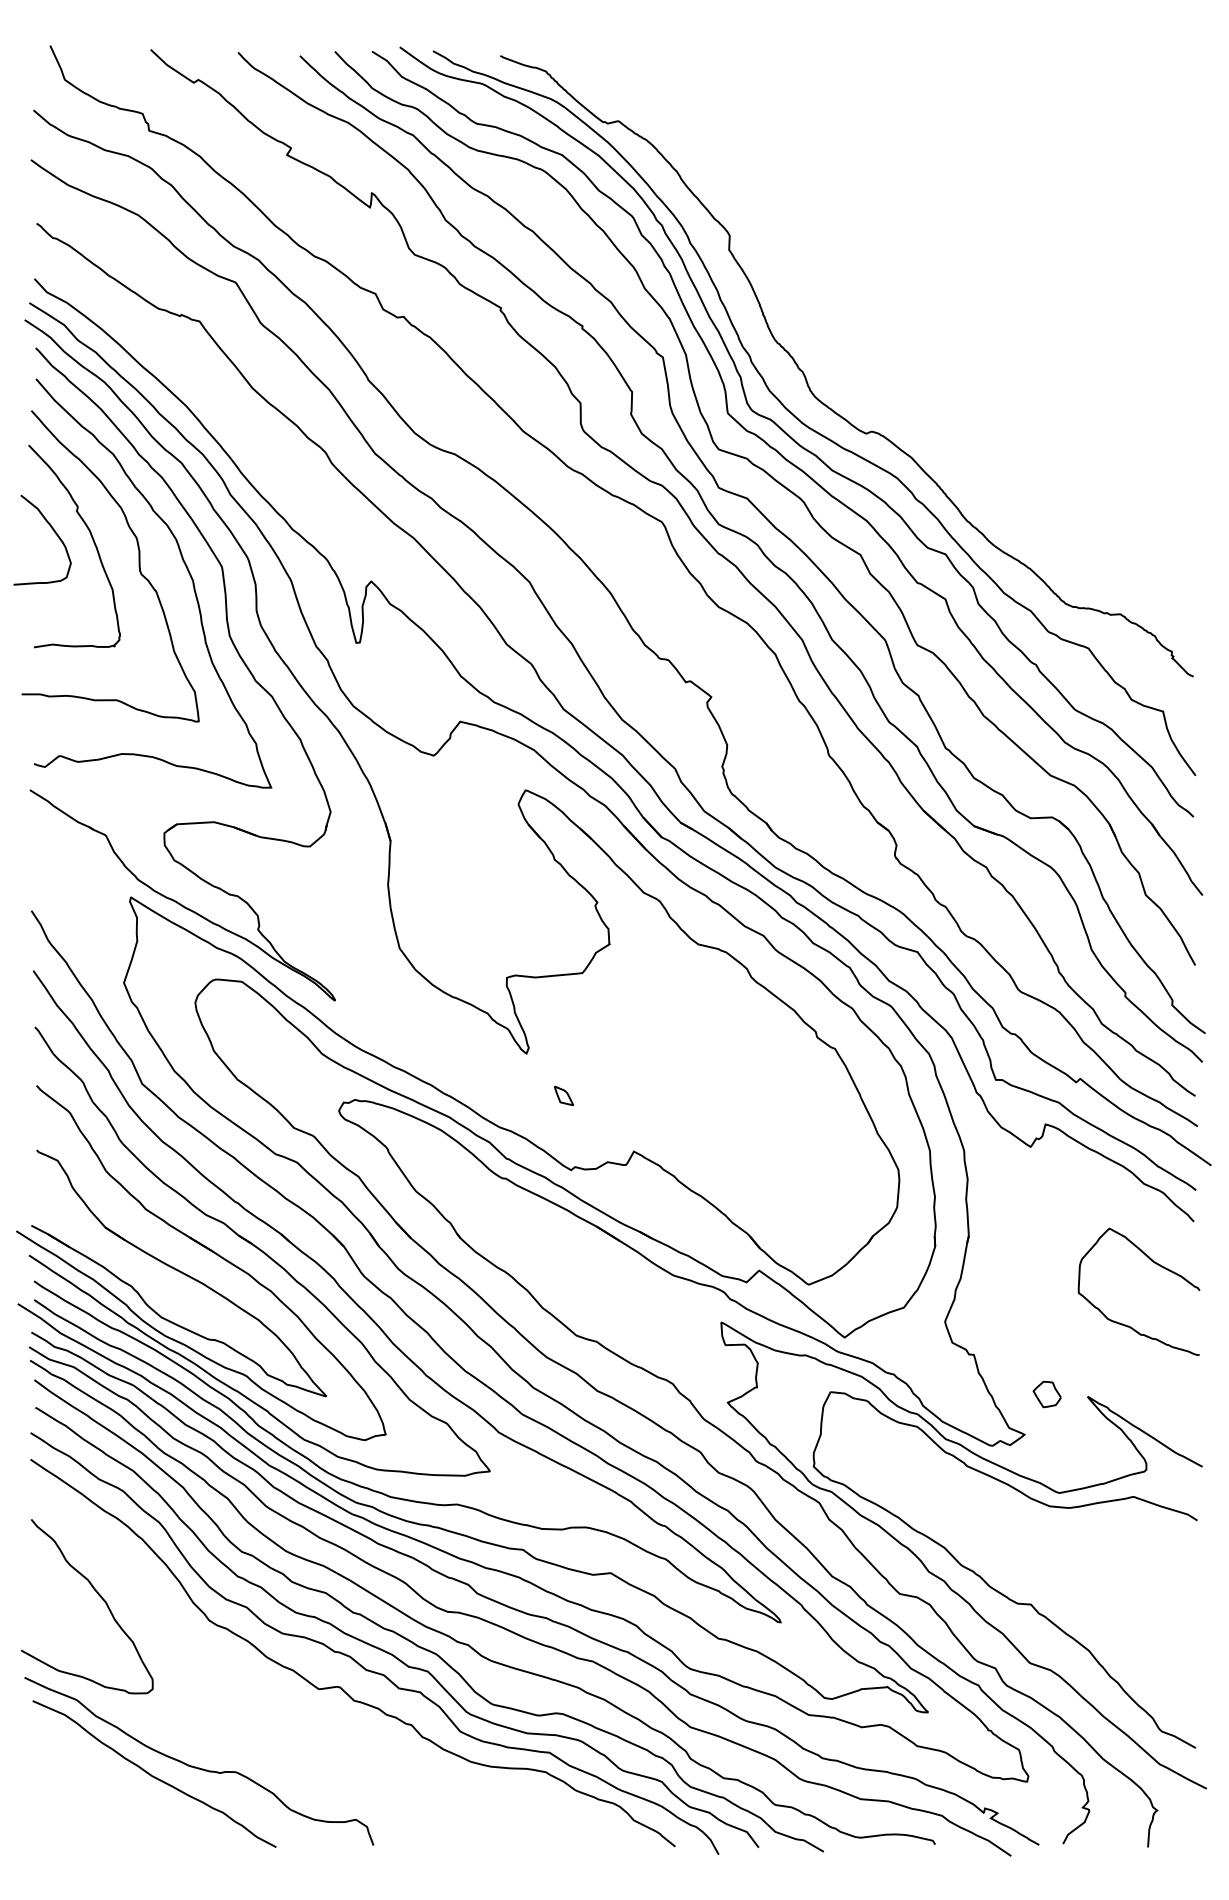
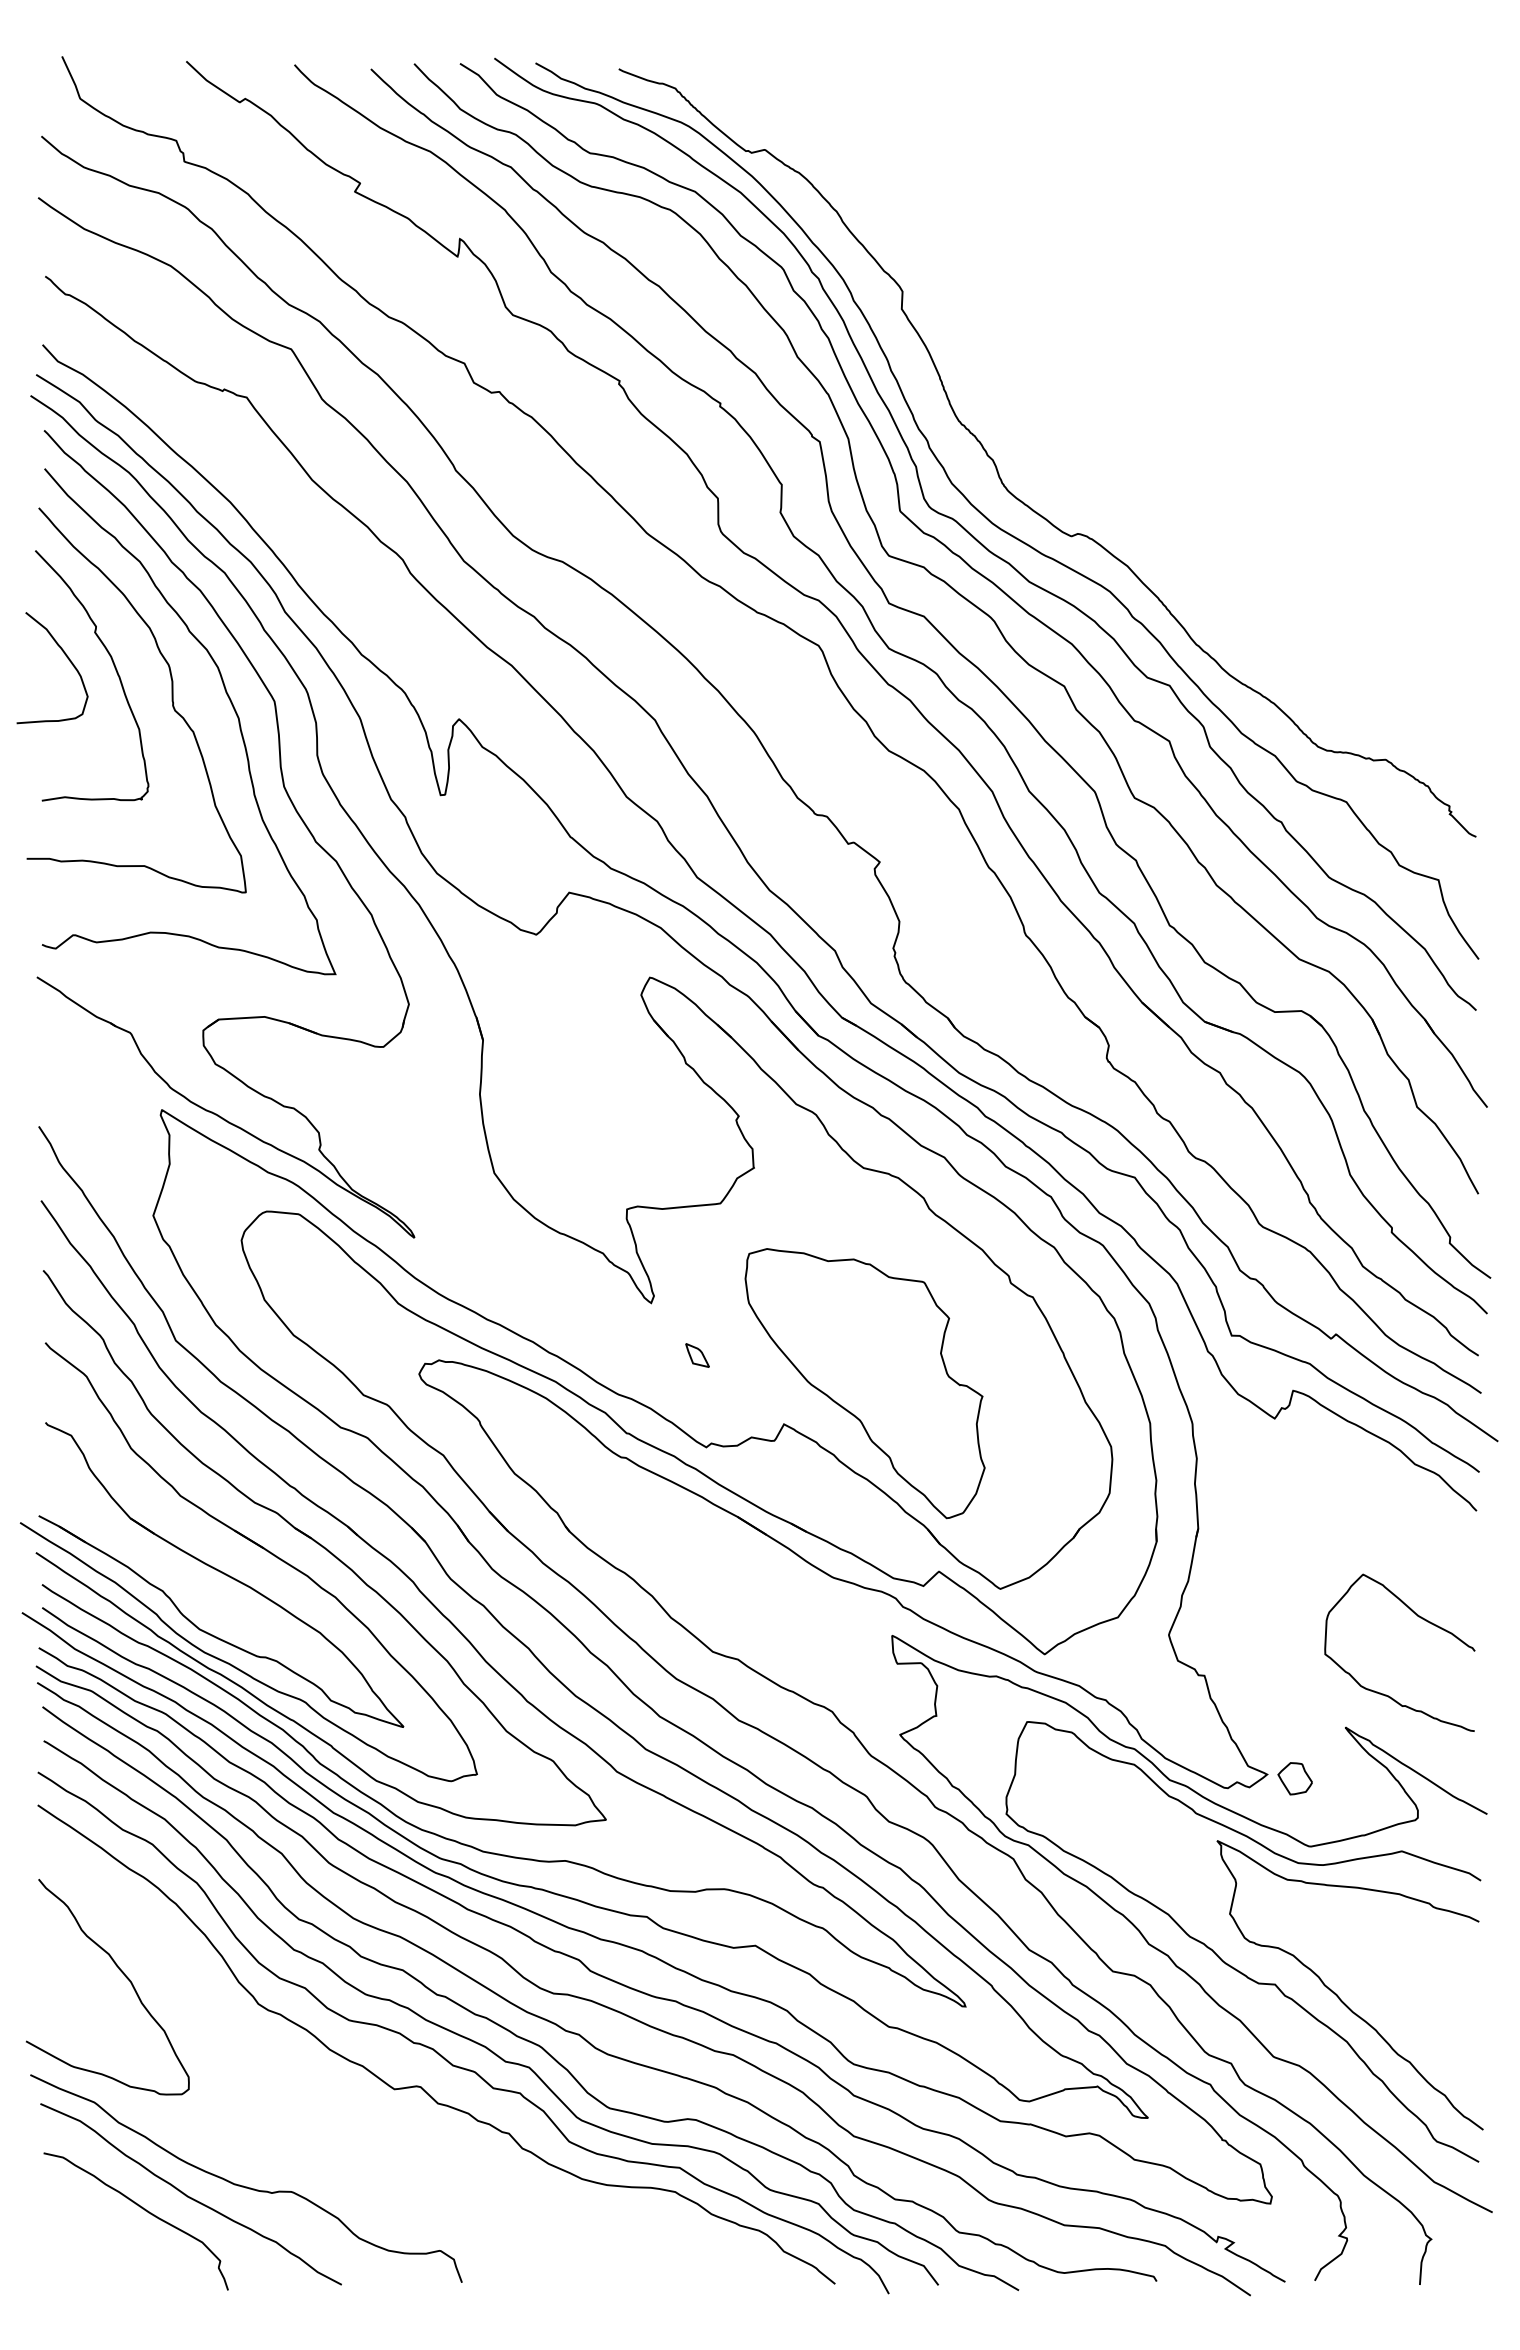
part: (698, 1118) -> (864, 1383), added
curve: (1154, 1263) -> (1418, 1617), moved
part: (1046, 1394) -> (1294, 1778), moved
curve: (1082, 1613) -> (1338, 1995), added
curve: (115, 1786) -> (142, 2209), added

